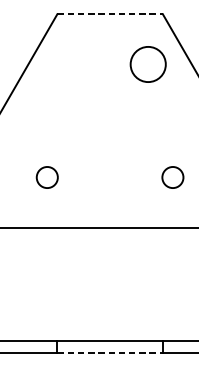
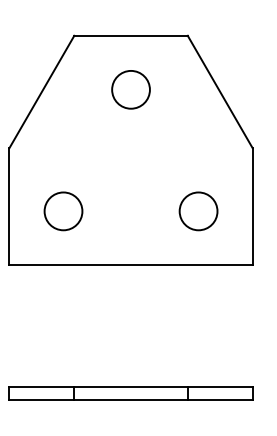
line: (110, 13) -> (131, 35), dashed -> solid
circle: (147, 64) -> (130, 89), moved
circle: (47, 177) -> (63, 211), size x1.67
circle: (172, 177) -> (198, 211), size x1.67
line: (110, 353) -> (131, 400), dashed -> solid

